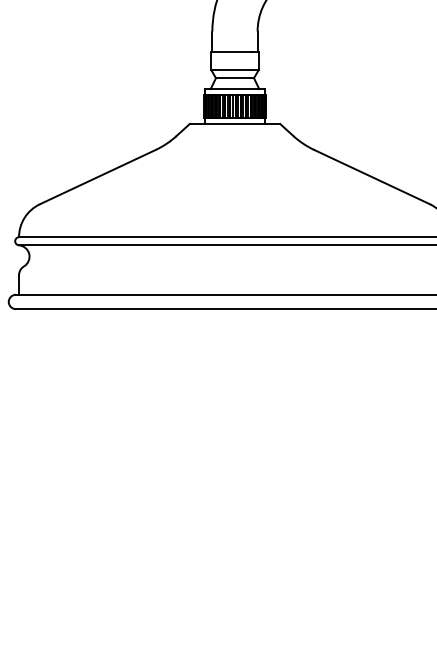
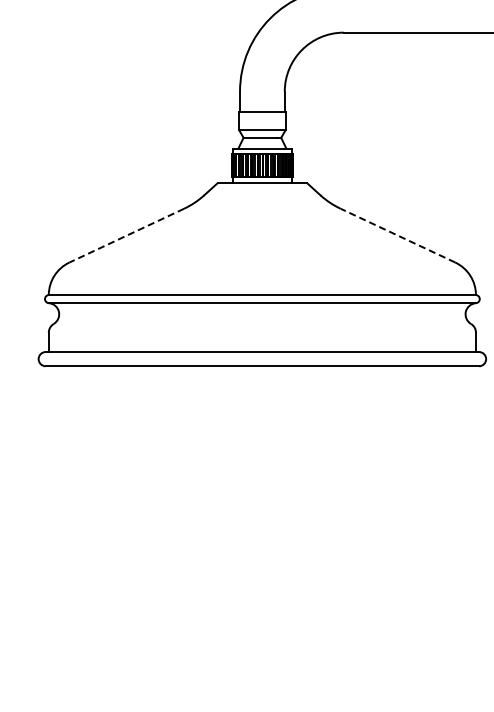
line: (97, 176) -> (126, 235), solid -> dashed
line: (371, 176) -> (397, 235), solid -> dashed

